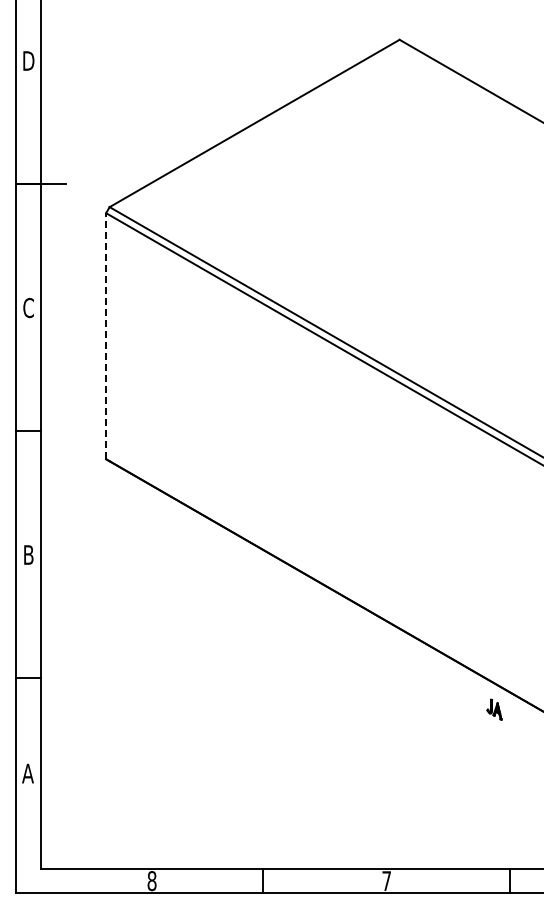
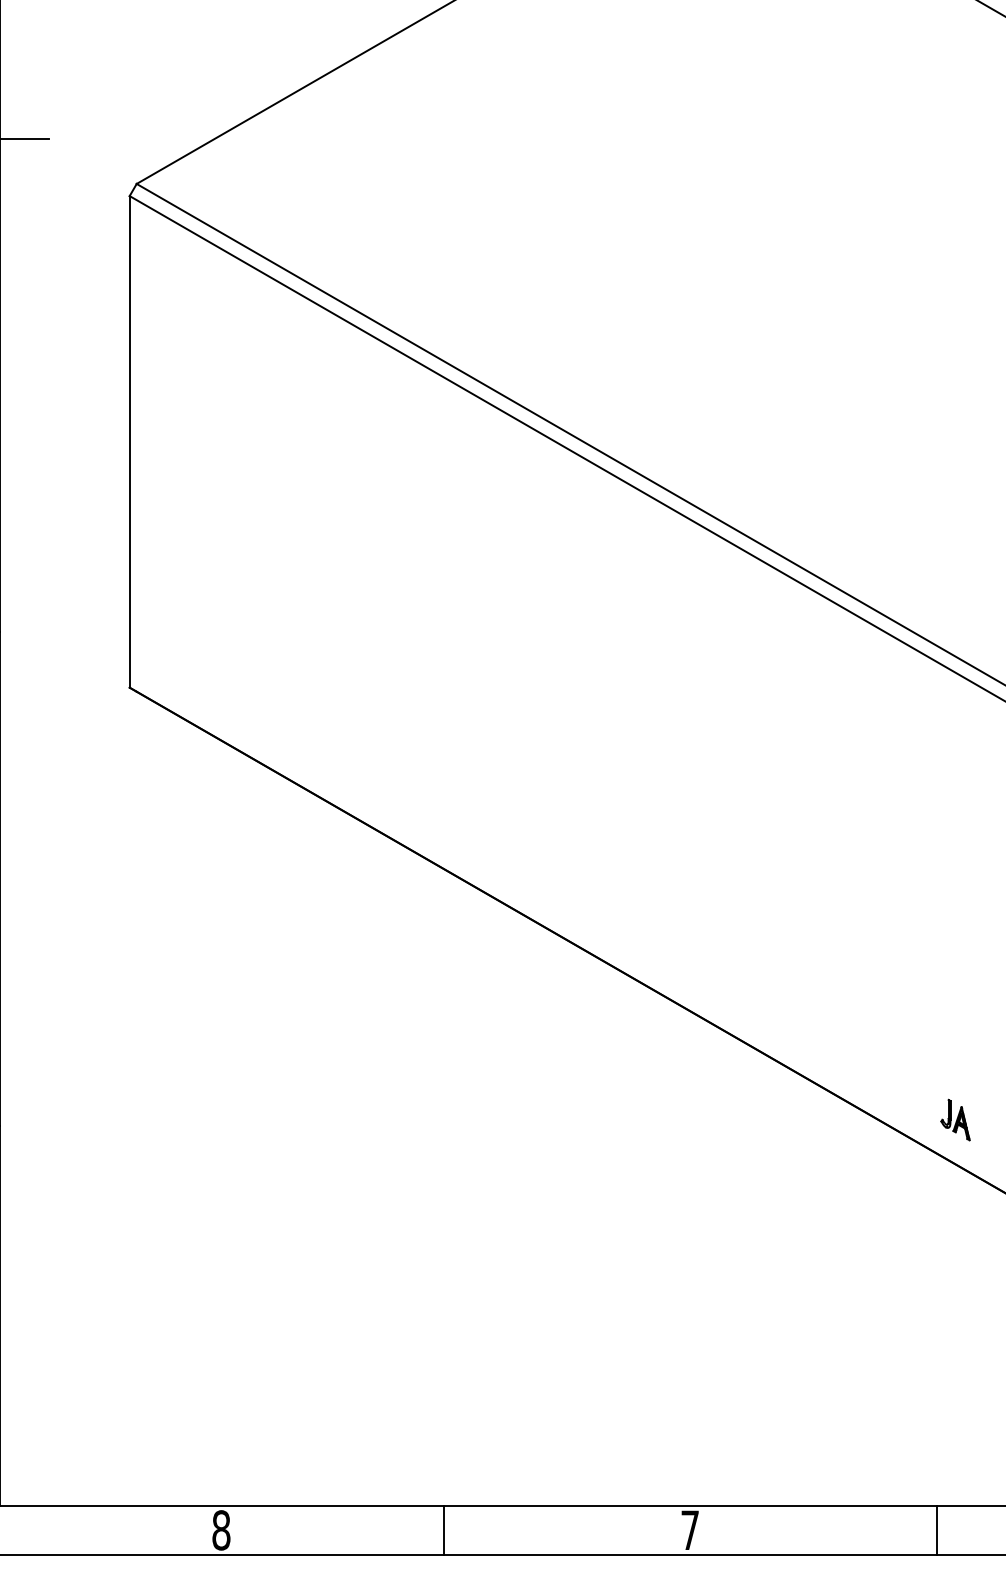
line: (106, 335) -> (130, 440), dashed -> solid
part: (494, 709) -> (955, 1119), moved

